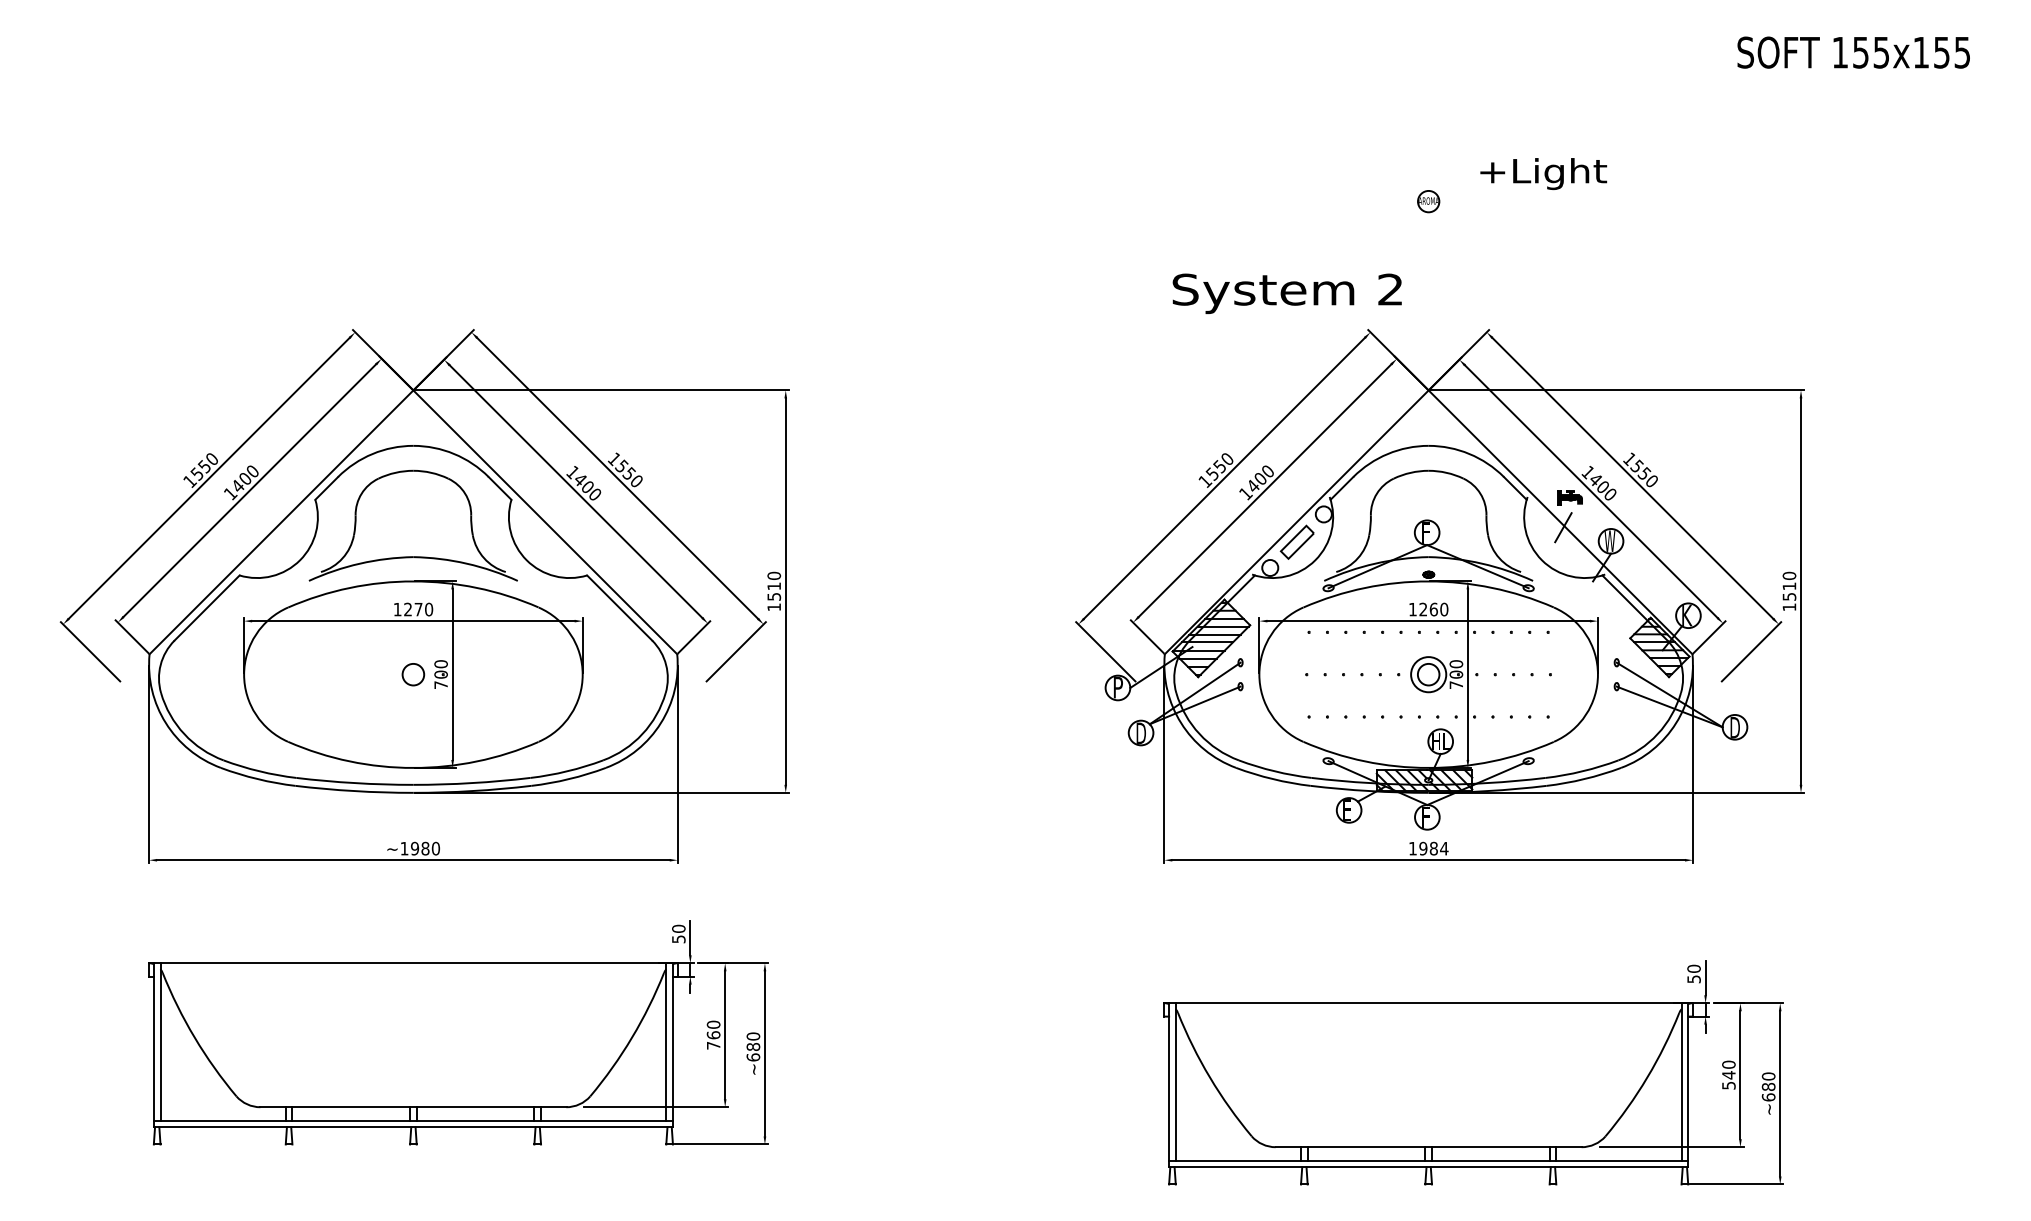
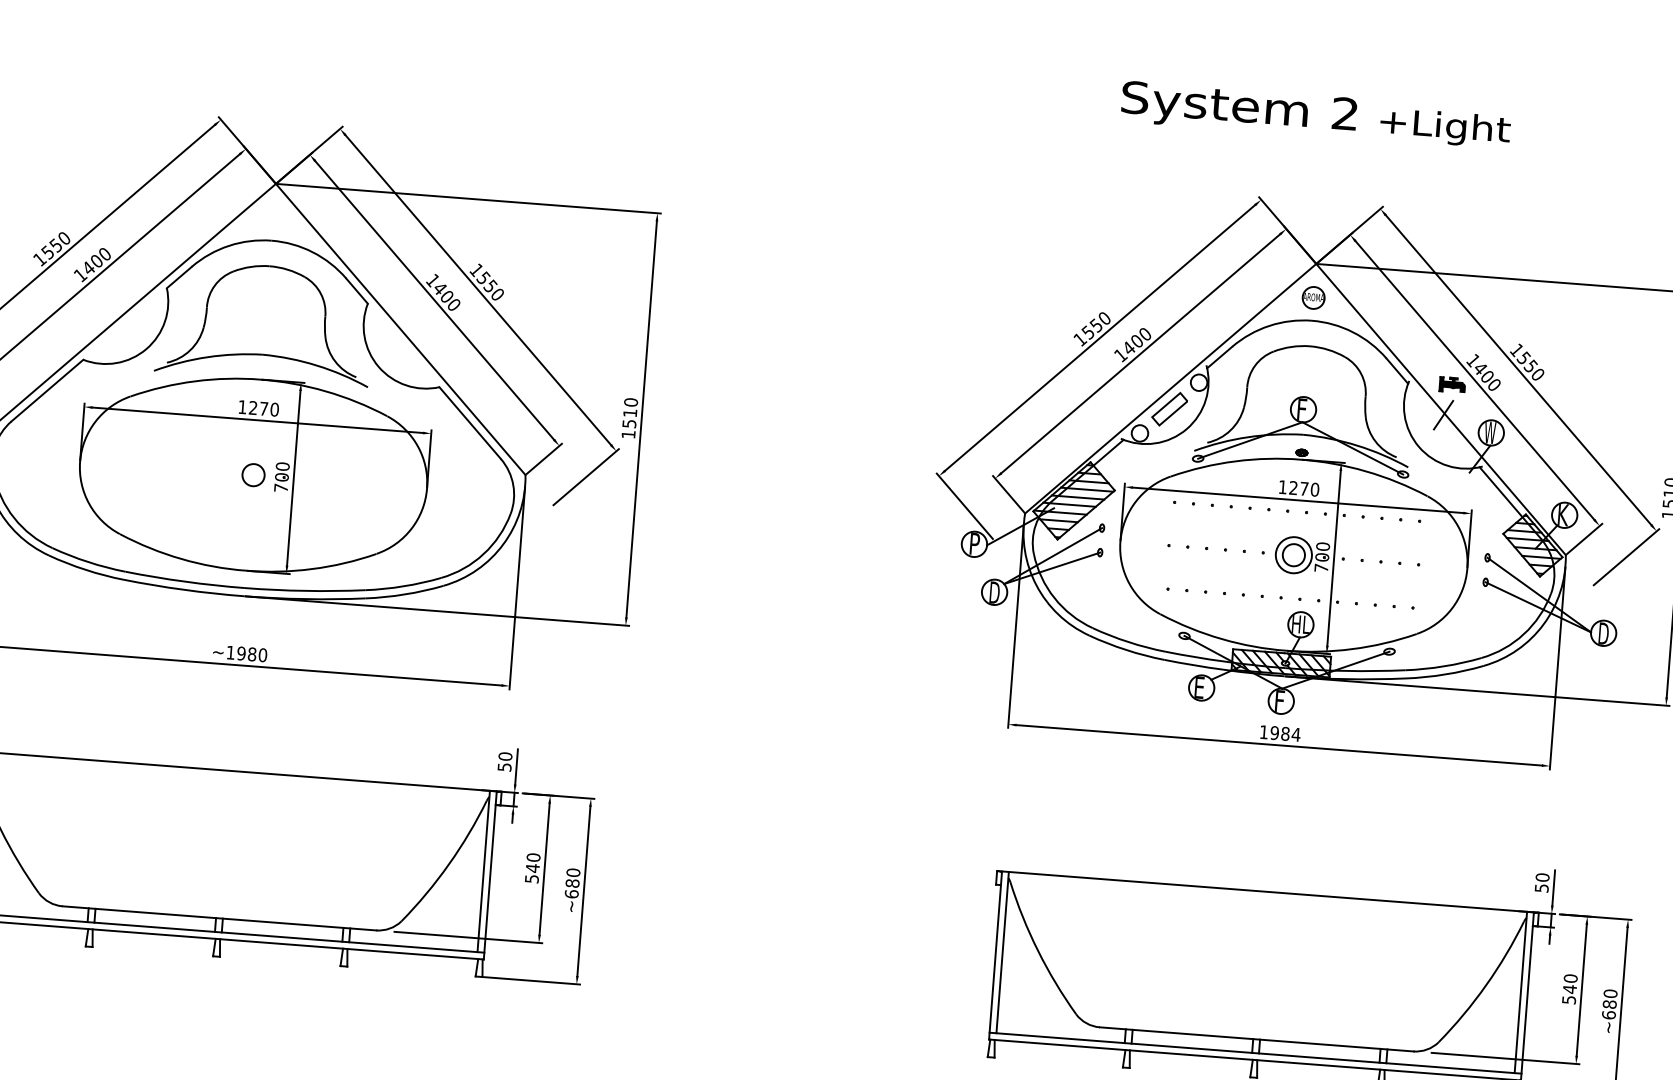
text: (1543, 174) -> (1445, 128), moved
part: (1428, 201) -> (1313, 297), moved
text: (1286, 293) -> (1238, 109), moved
text: (1433, 609) -> (1303, 488), 1260 -> 1270
text: (713, 1040) -> (532, 873), 760 -> 540

